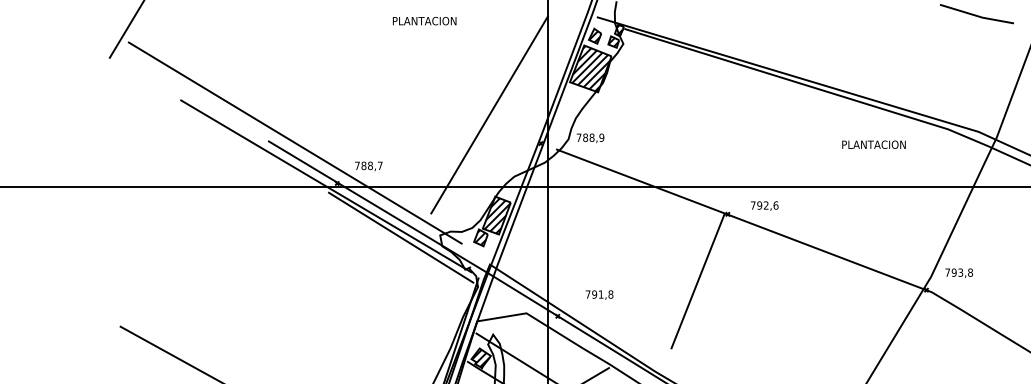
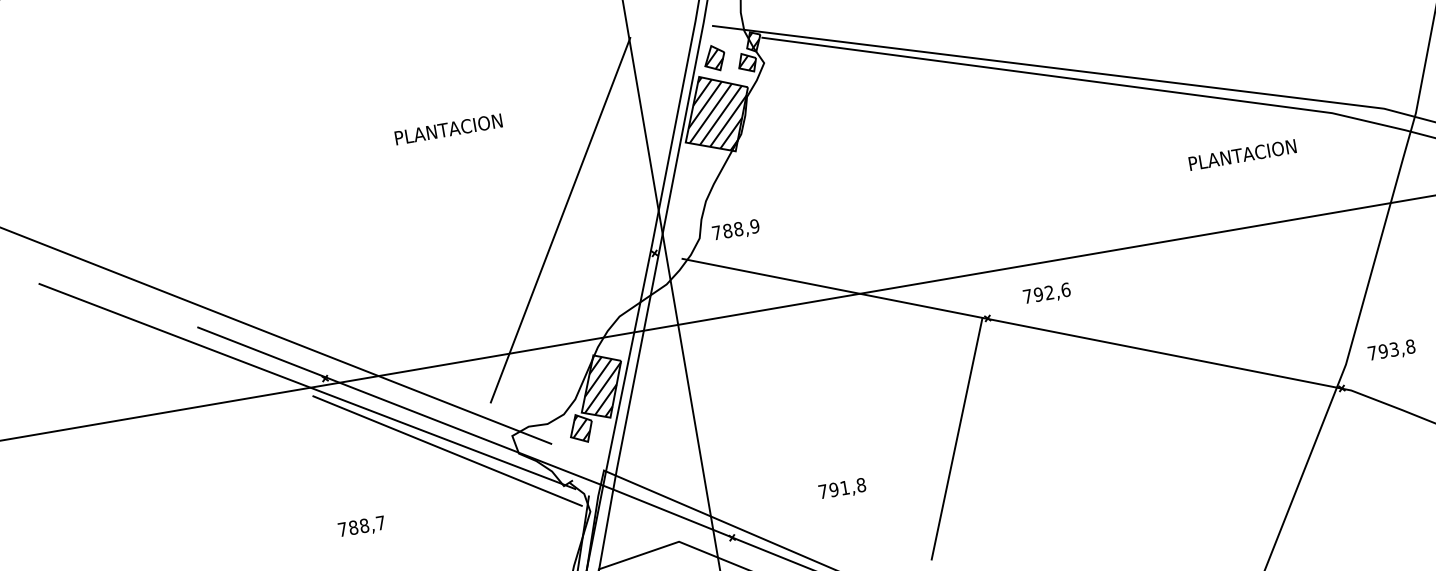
text: (424, 20) -> (448, 128), moved
text: (873, 144) -> (1241, 154), moved
text: (368, 166) -> (361, 527), moved
text: (599, 294) -> (842, 488), moved

